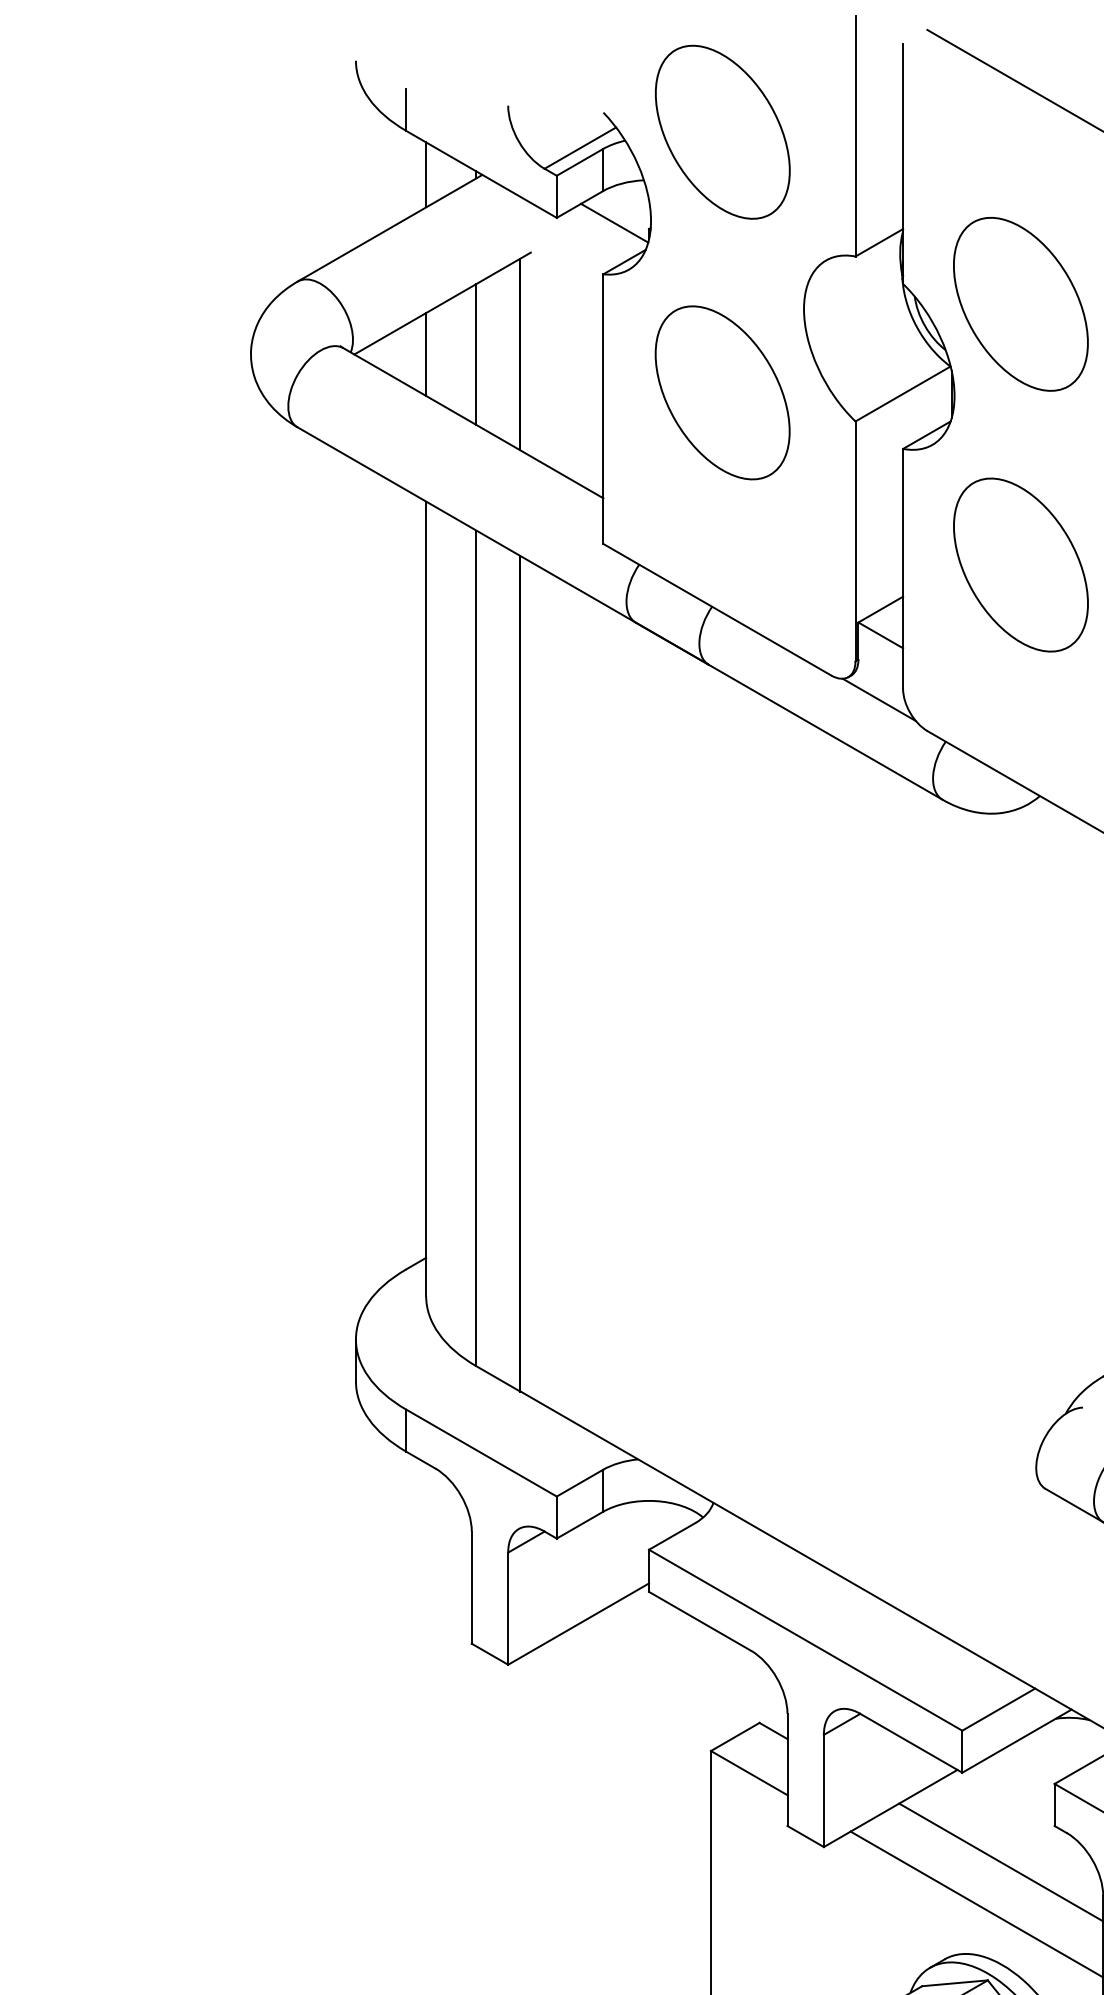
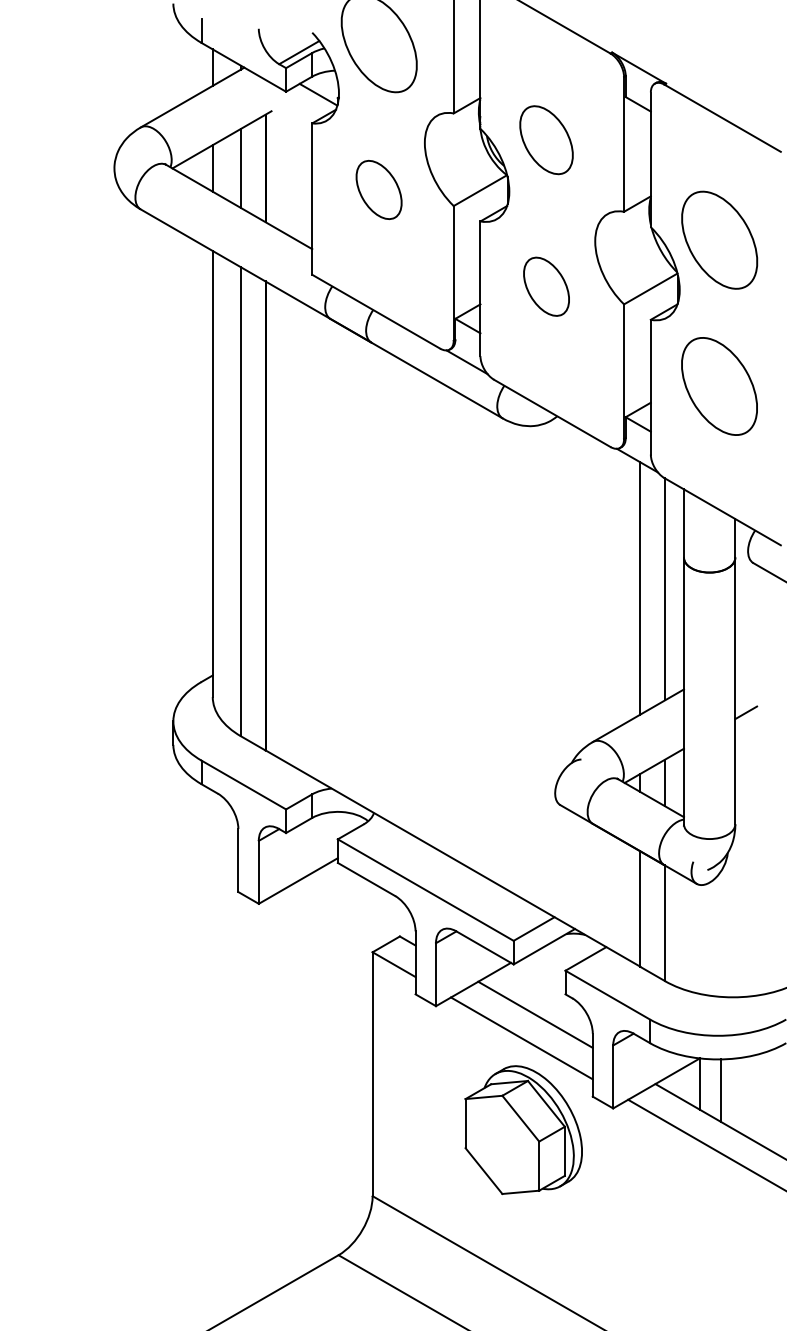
part: (1020, 302) -> (546, 139), size x0.7
part: (721, 392) -> (378, 189), size x0.6
part: (1020, 564) -> (546, 286), size x0.6

